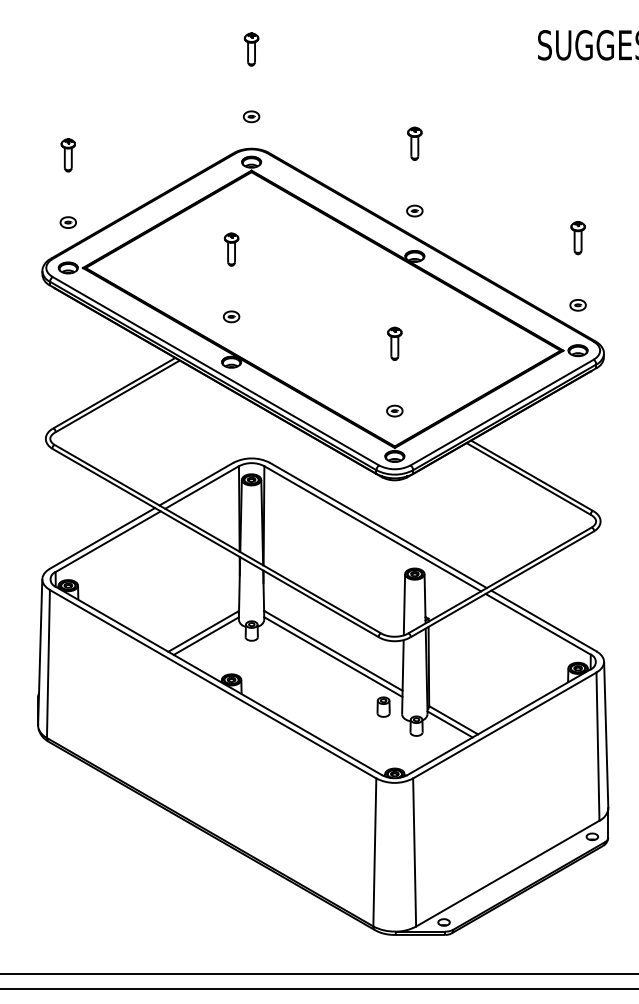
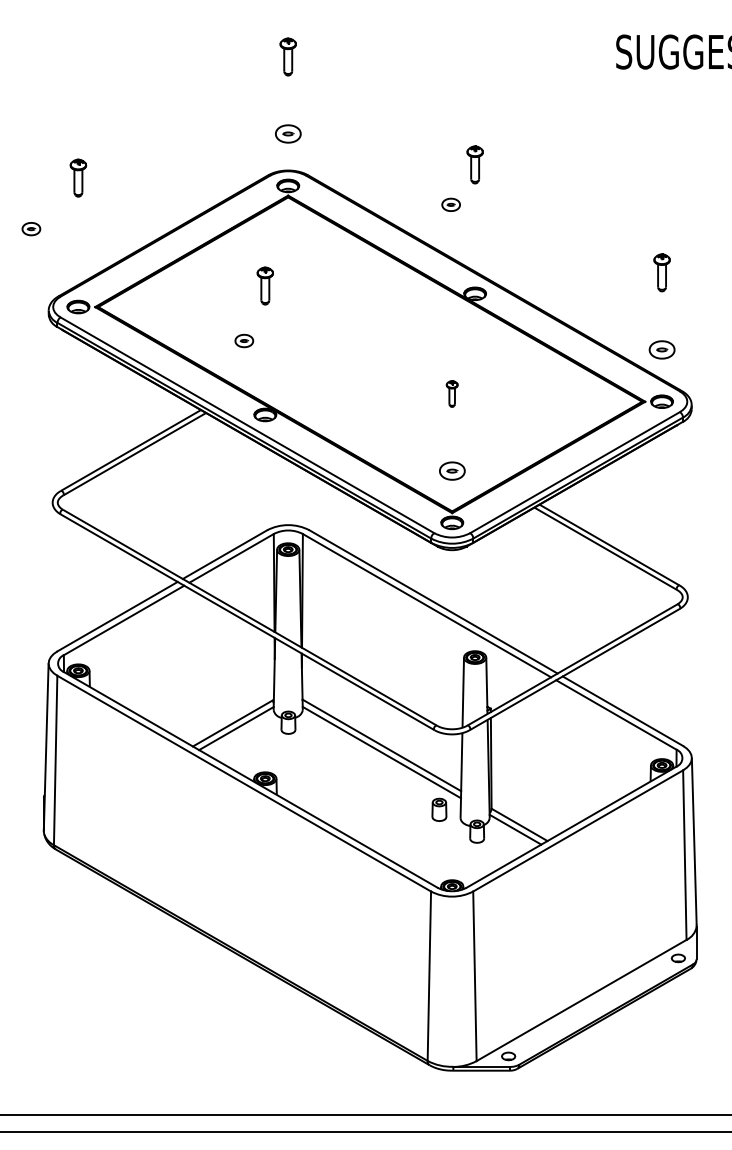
part: (250, 116) -> (287, 133), size x1.4
part: (414, 210) -> (450, 204), moved
part: (68, 222) -> (31, 229), moved
part: (577, 305) -> (661, 349), size x1.4
part: (231, 316) -> (244, 340), moved
part: (394, 343) -> (451, 393), size x0.7
part: (394, 410) -> (451, 470), size x1.4

